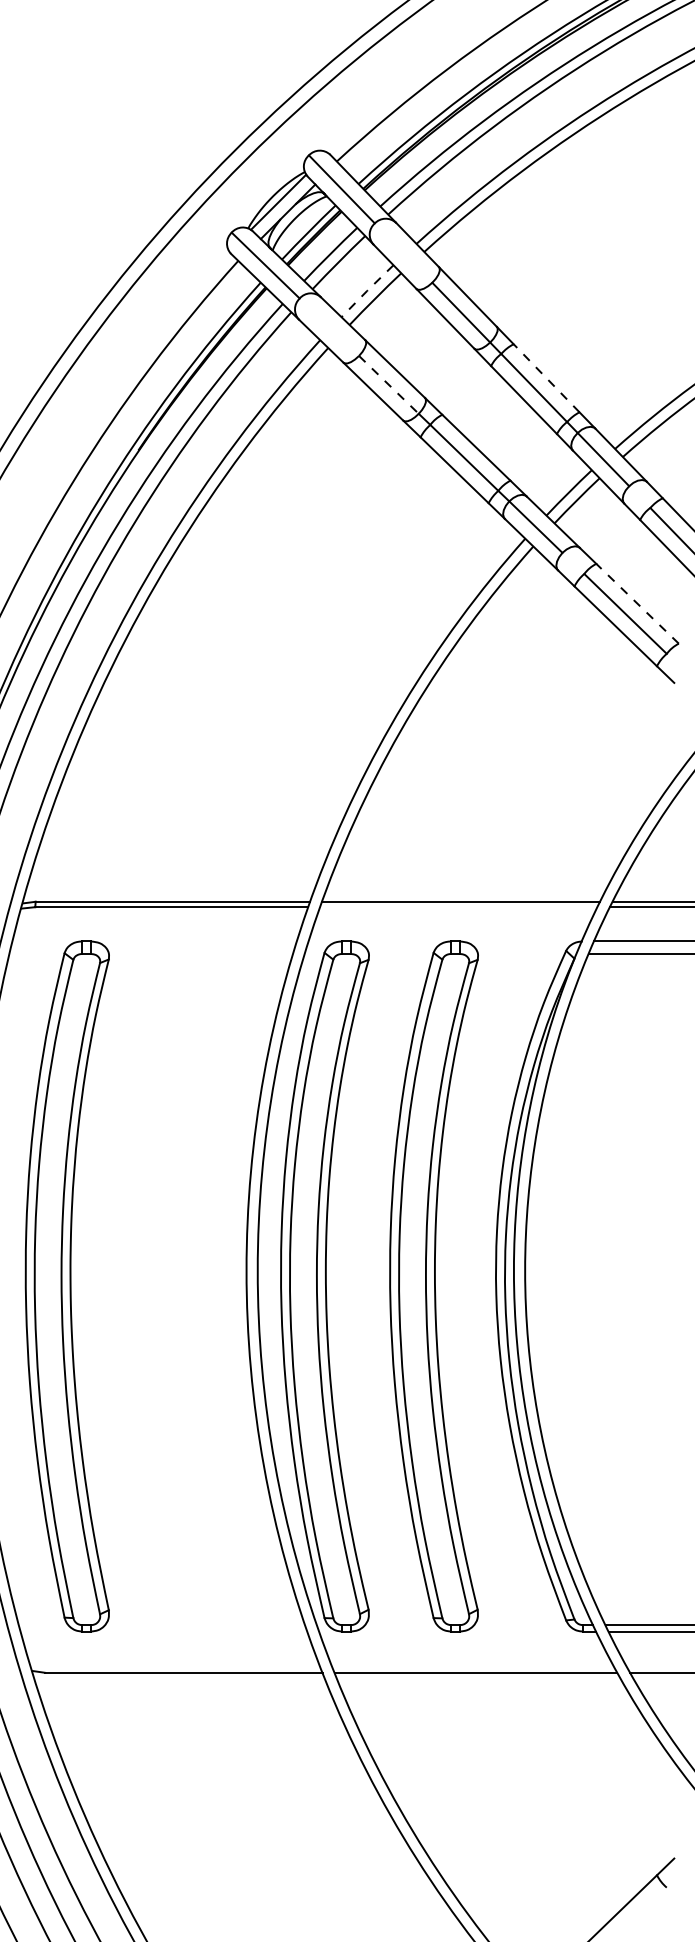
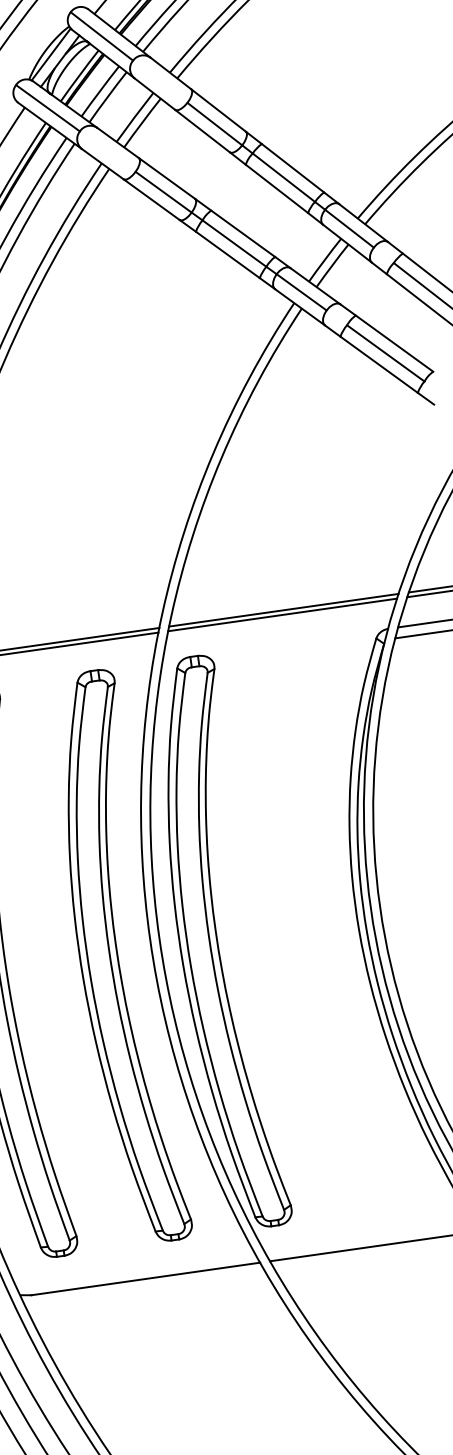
line: (367, 290) -> (134, 116), dashed -> solid
line: (546, 377) -> (292, 167), dashed -> solid
line: (388, 384) -> (163, 191), dashed -> solid
line: (637, 603) -> (394, 343), dashed -> solid
line: (458, 907) -> (282, 615), added
part: (433, 1286) -> (116, 957), moved

